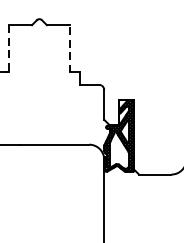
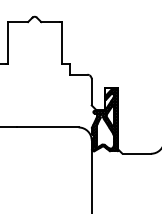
line: (8, 48) -> (7, 42), dashed -> solid
line: (69, 48) -> (61, 42), dashed -> solid

